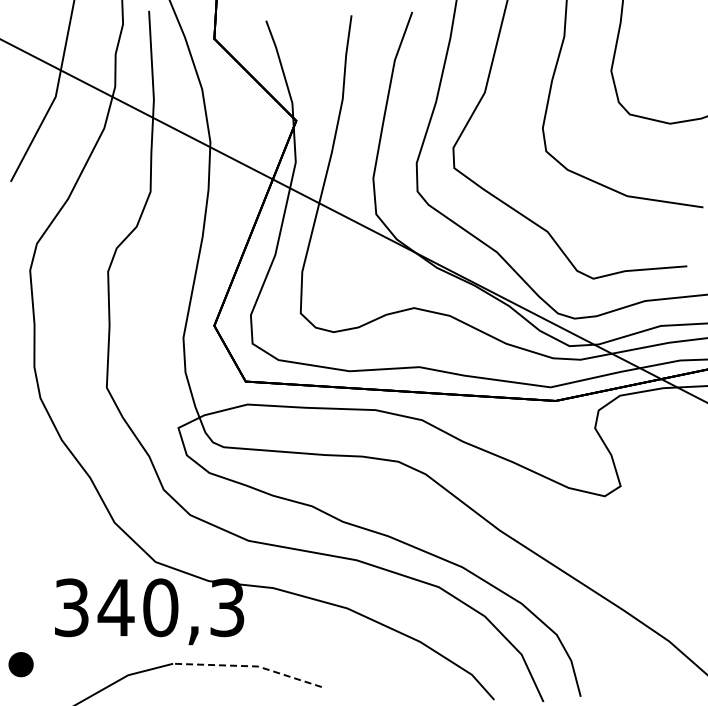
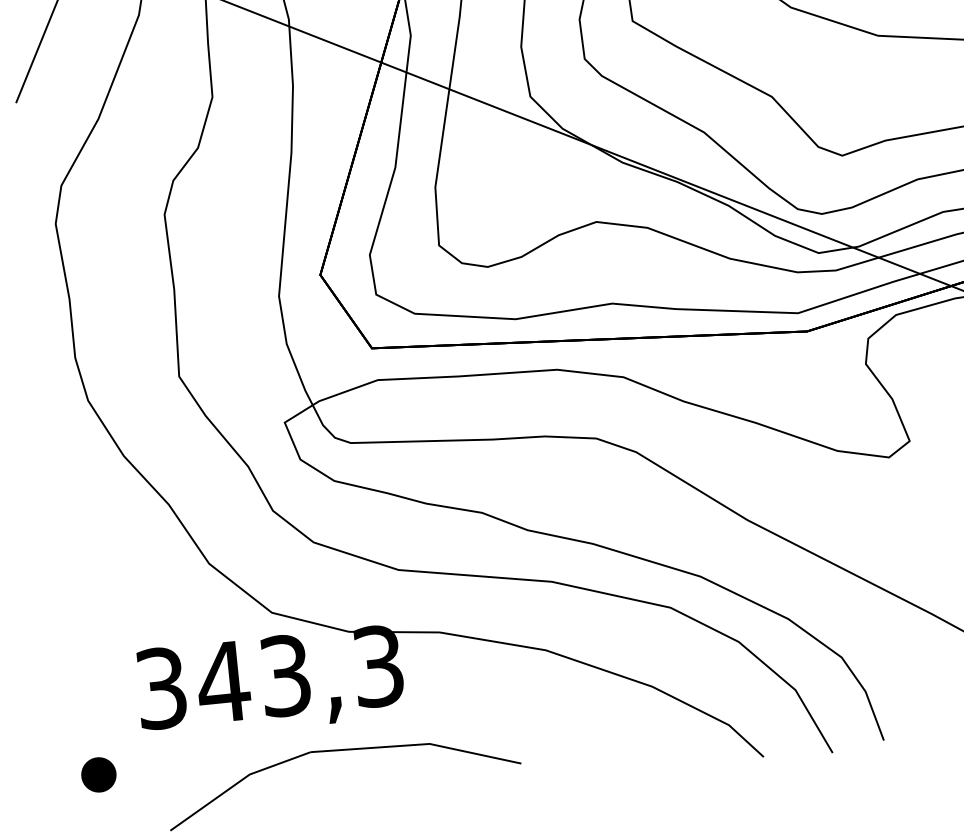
text: (160, 607) -> (285, 675), 340,3 -> 343,3
line: (249, 666) -> (417, 745), dashed -> solid

